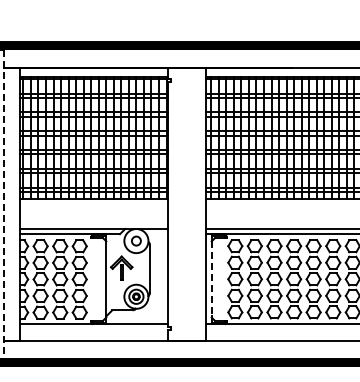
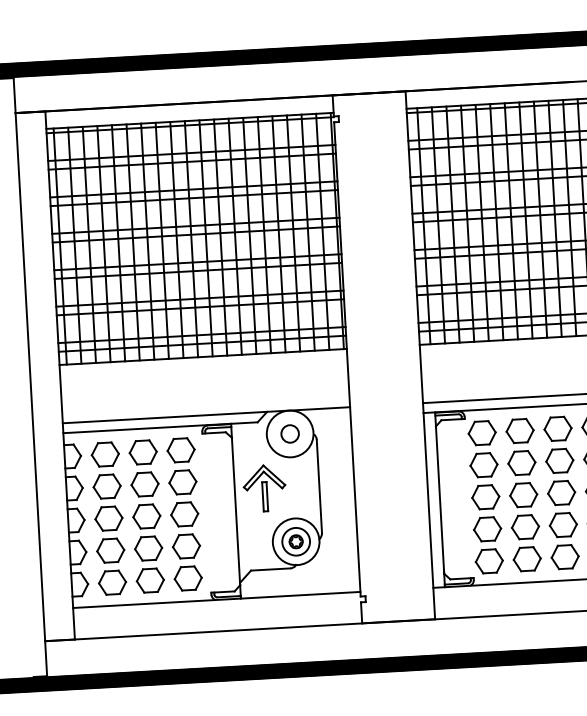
line: (4, 204) -> (30, 377), dashed -> solid
line: (211, 279) -> (439, 500), dashed -> solid

